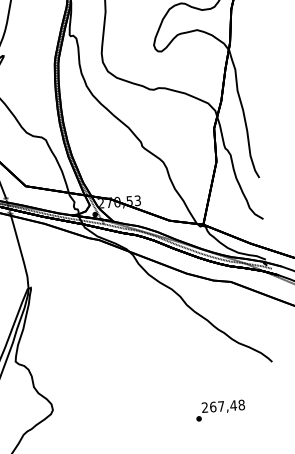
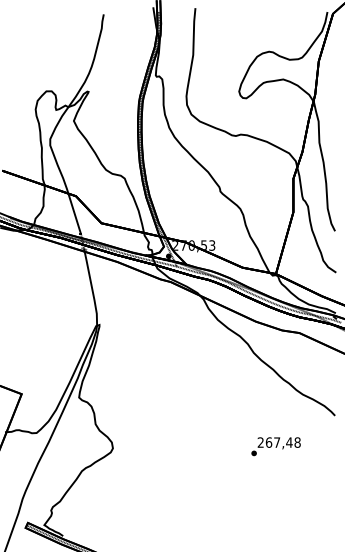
text: (219, 410) -> (275, 446), moved

